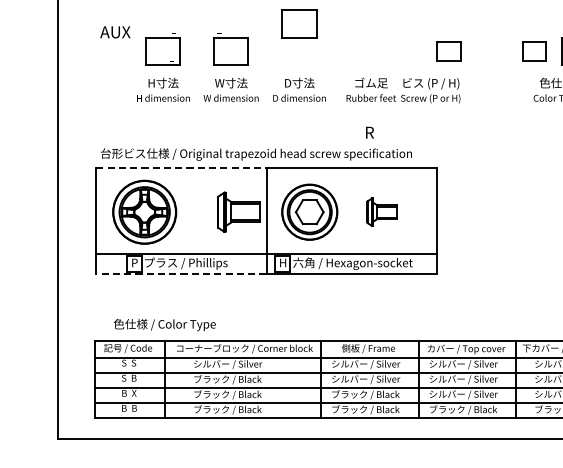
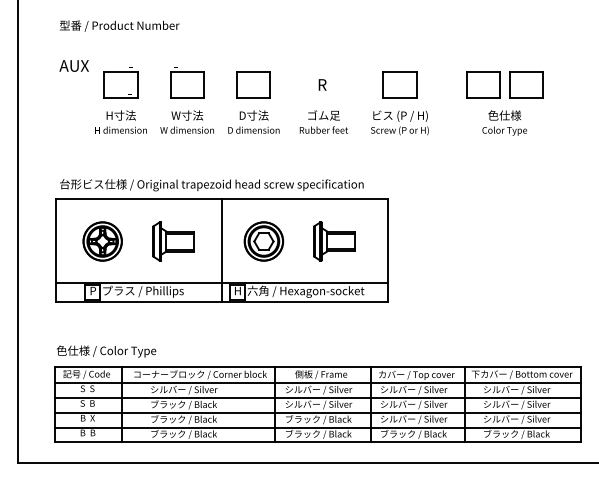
part: (299, 23) -> (253, 84), moved
part: (448, 51) -> (399, 84), size x1.43
part: (534, 51) -> (483, 84), size x1.43
text: (430, 90) -> (399, 122), moved
text: (369, 132) -> (322, 84), moved
line: (182, 168) -> (139, 198), dashed -> solid
part: (144, 212) -> (102, 241), size x0.62
part: (238, 212) -> (173, 241), moved
part: (309, 212) -> (263, 241), size x0.71
part: (382, 212) -> (334, 241), size x1.43
line: (181, 273) -> (138, 301), dashed -> solid
text: (164, 324) -> (106, 351), moved

